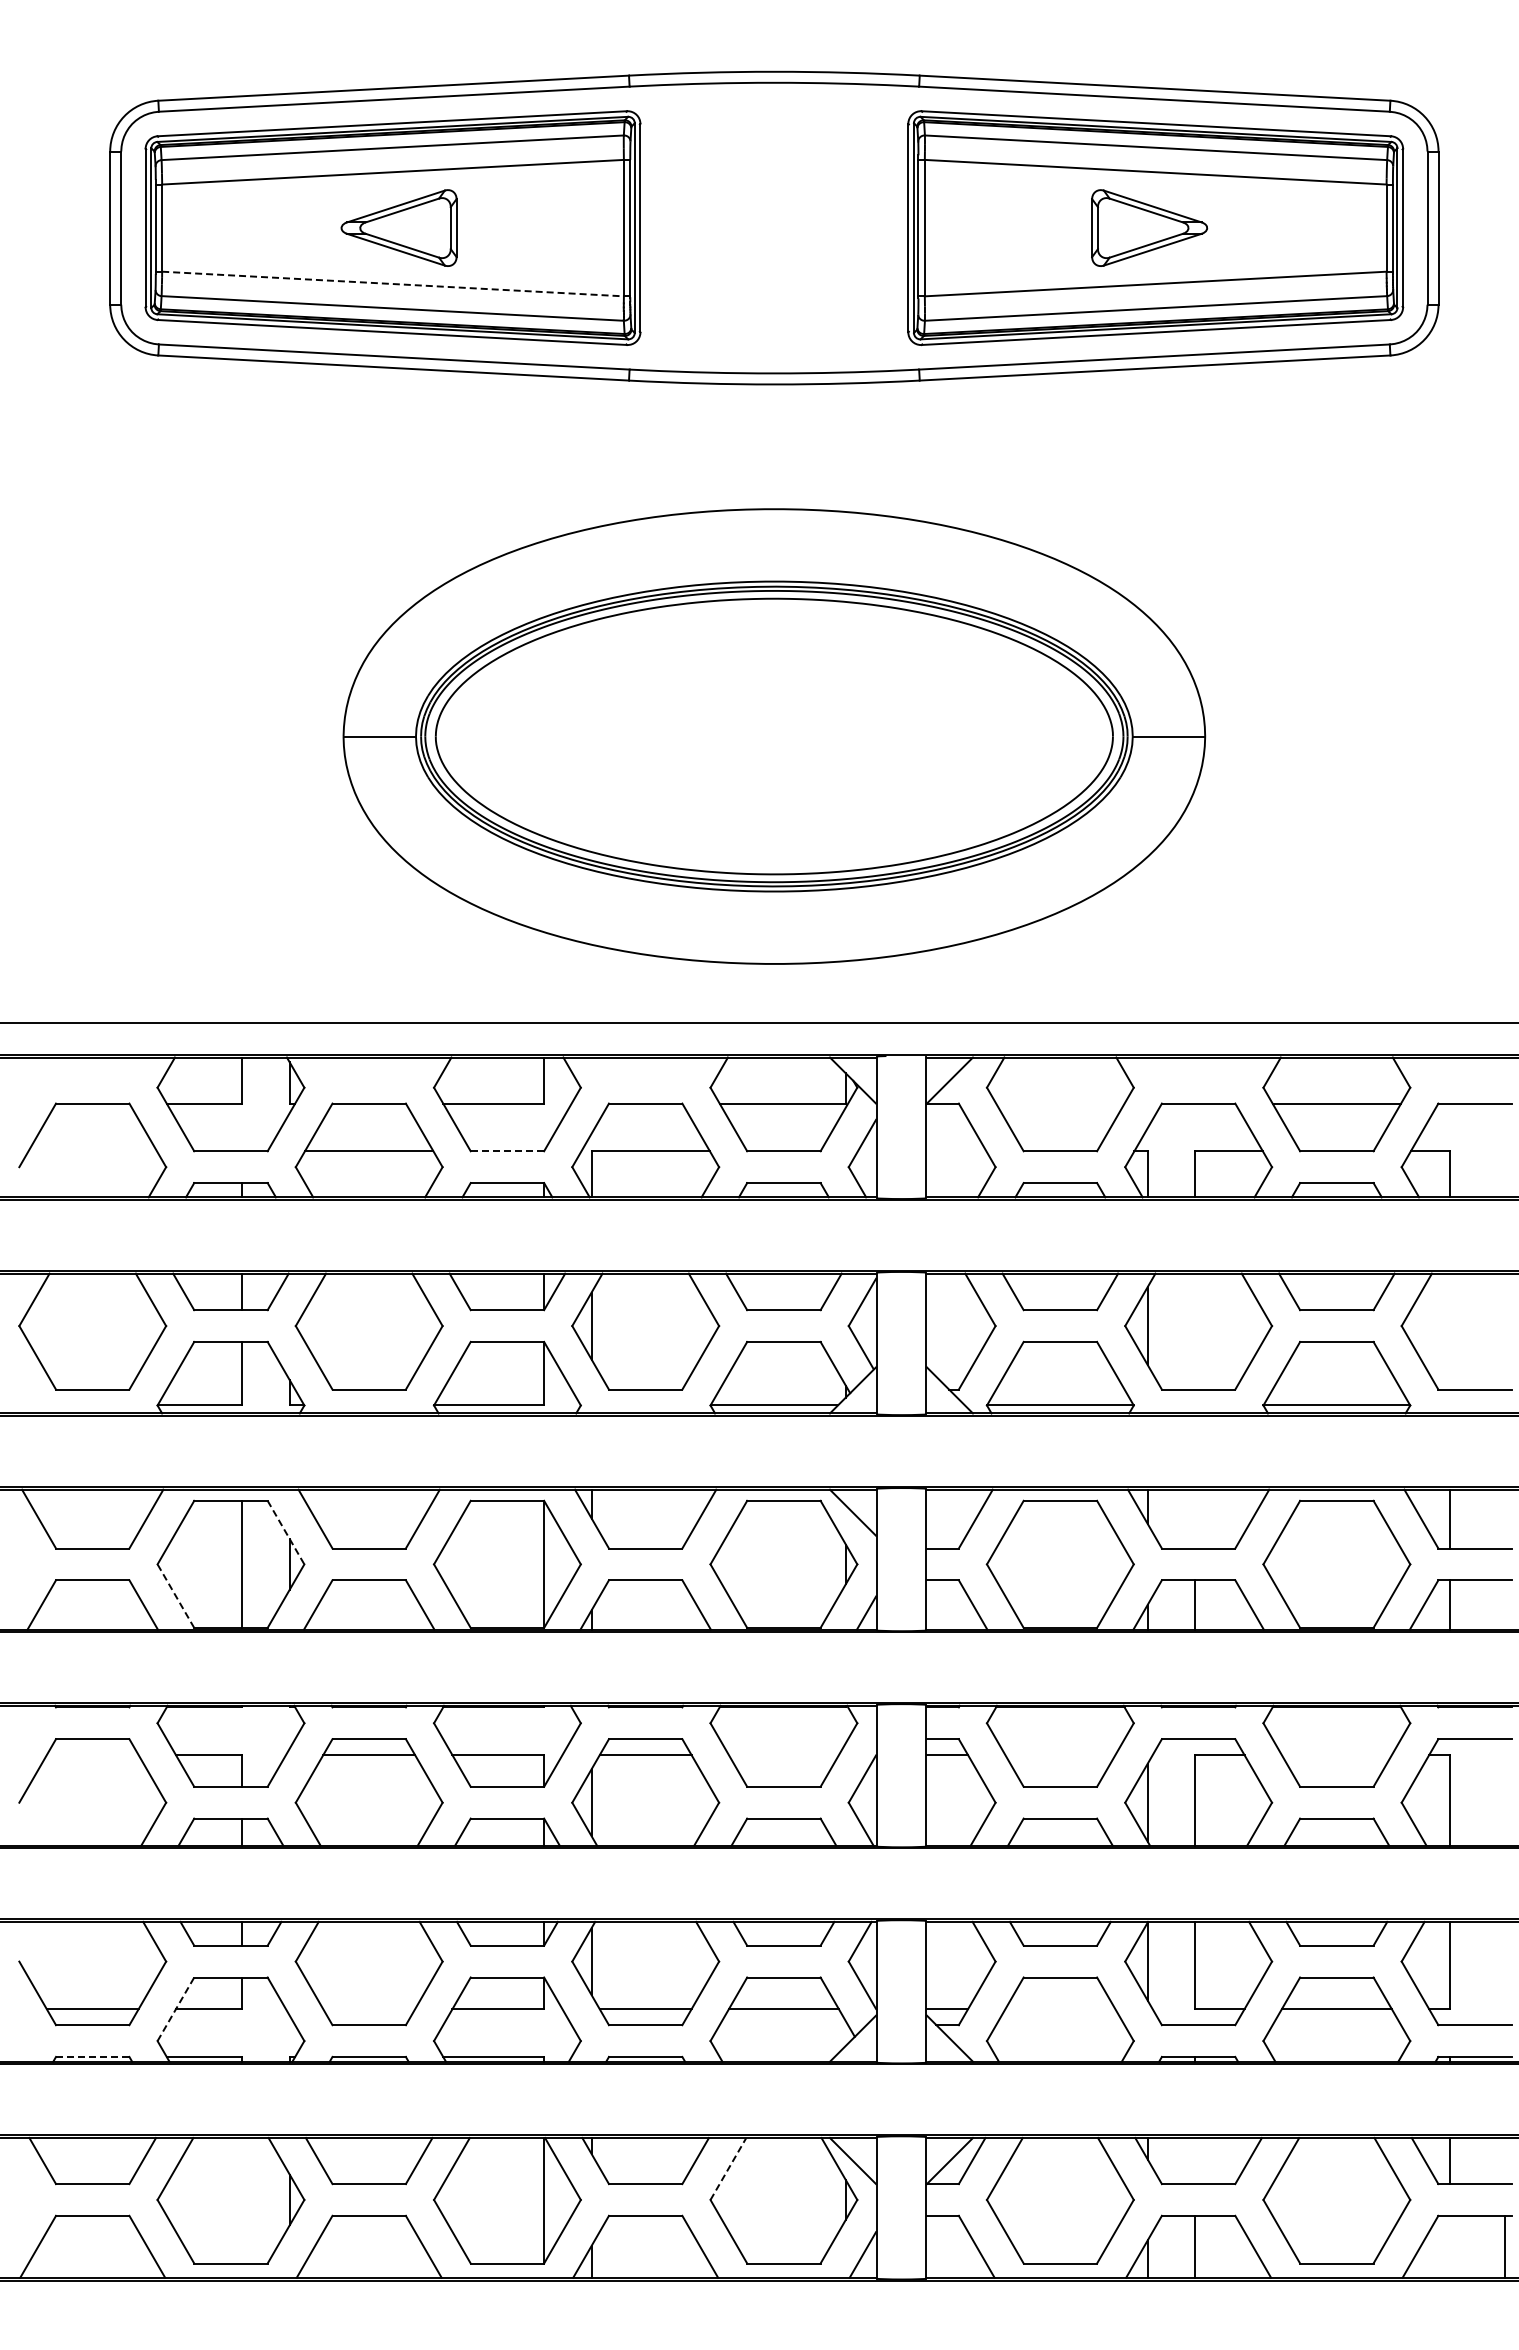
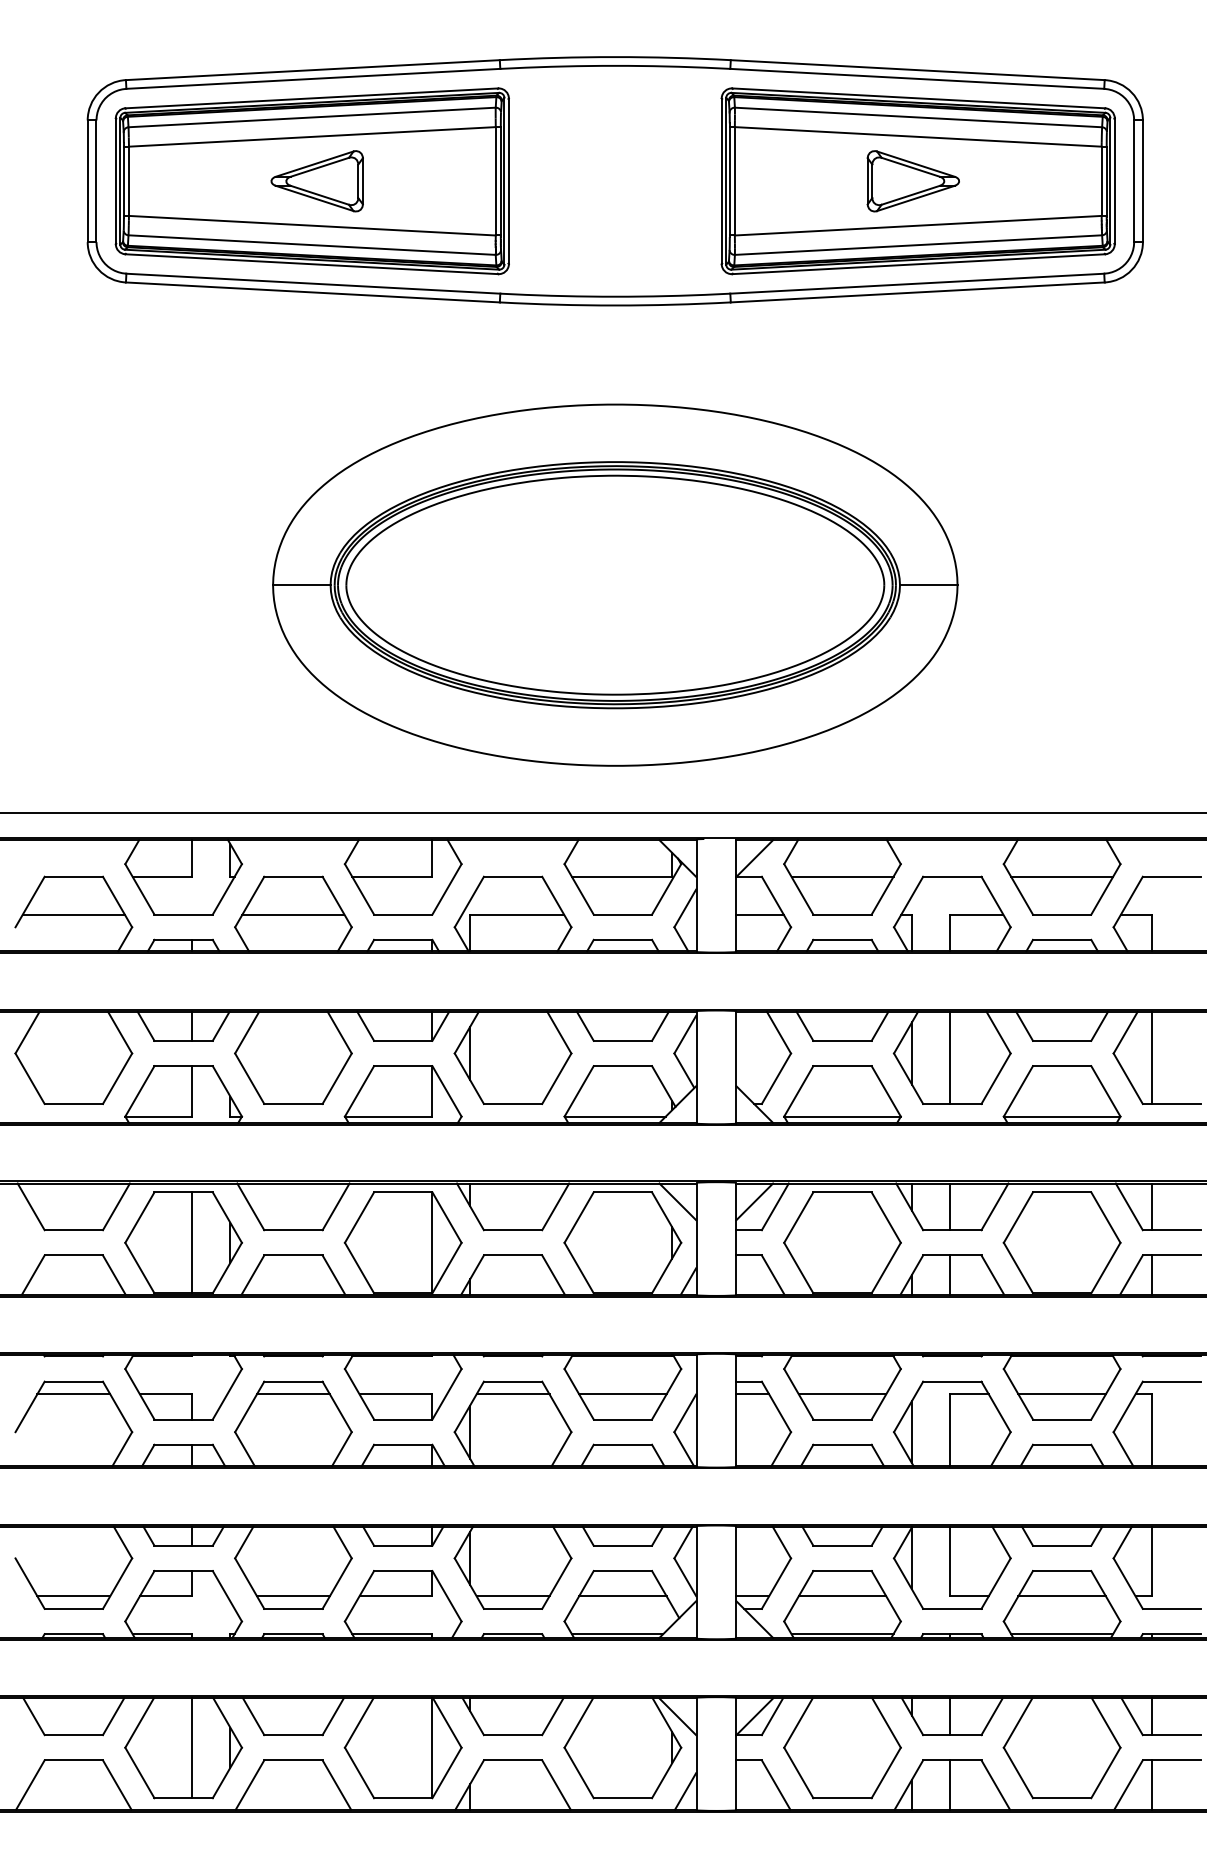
line: (393, 284) -> (312, 226), dashed -> solid
line: (1060, 1103) -> (842, 876), added
line: (92, 1151) -> (73, 914), added
line: (507, 1151) -> (403, 914), dashed -> solid
line: (956, 1151) -> (759, 914), added
line: (1195, 1331) -> (949, 1057), added
line: (1449, 1331) -> (1151, 1057), added
line: (949, 1512) -> (754, 1201), added
line: (1195, 1518) -> (949, 1206), added
line: (286, 1532) -> (227, 1217), dashed -> solid
line: (175, 1596) -> (139, 1268), dashed -> solid
line: (92, 1755) -> (73, 1394), added
line: (783, 1755) -> (622, 1394), added
line: (1060, 1755) -> (842, 1394), added
line: (1336, 1755) -> (1061, 1394), added
line: (175, 2009) -> (139, 1596), dashed -> solid
line: (369, 2009) -> (293, 1596), added
line: (1060, 2009) -> (842, 1596), added
line: (92, 2056) -> (73, 1633), dashed -> solid
line: (776, 2056) -> (617, 1633), added
line: (1060, 2056) -> (842, 1633), added
line: (1336, 2056) -> (1061, 1633), added
line: (1195, 2160) -> (949, 1716), added
line: (728, 2168) -> (578, 1722), dashed -> solid
line: (242, 2200) -> (192, 1748), added
line: (1504, 2246) -> (1151, 1784), moved

